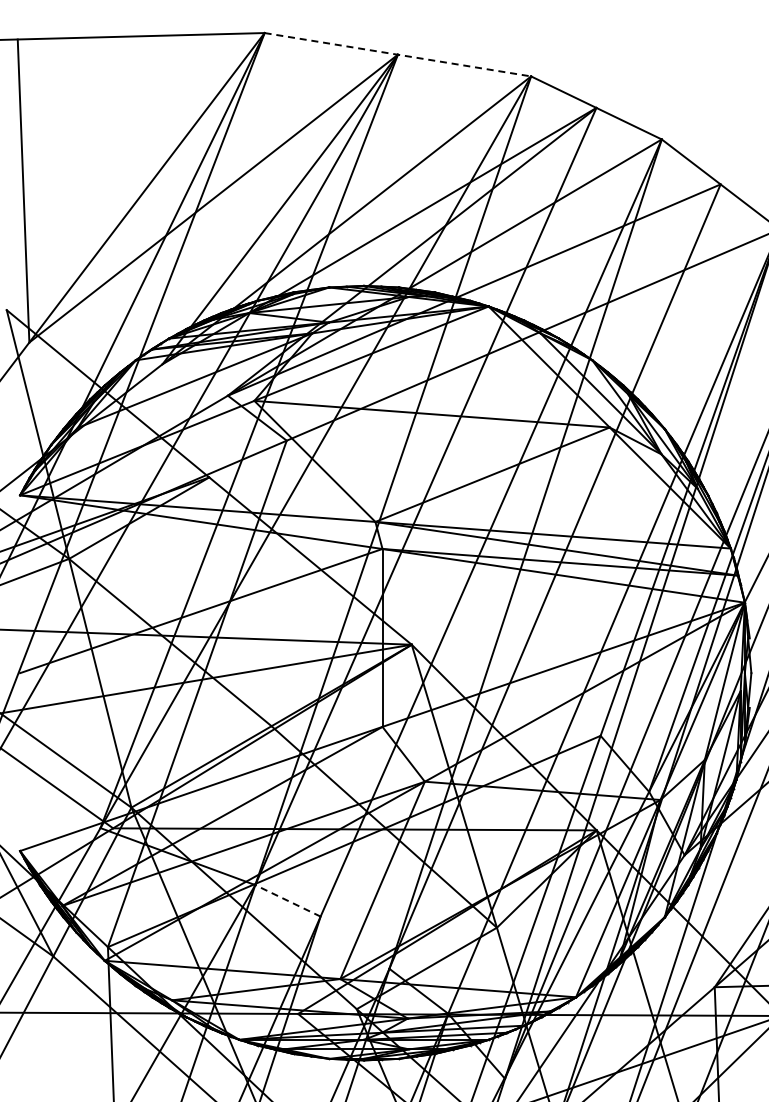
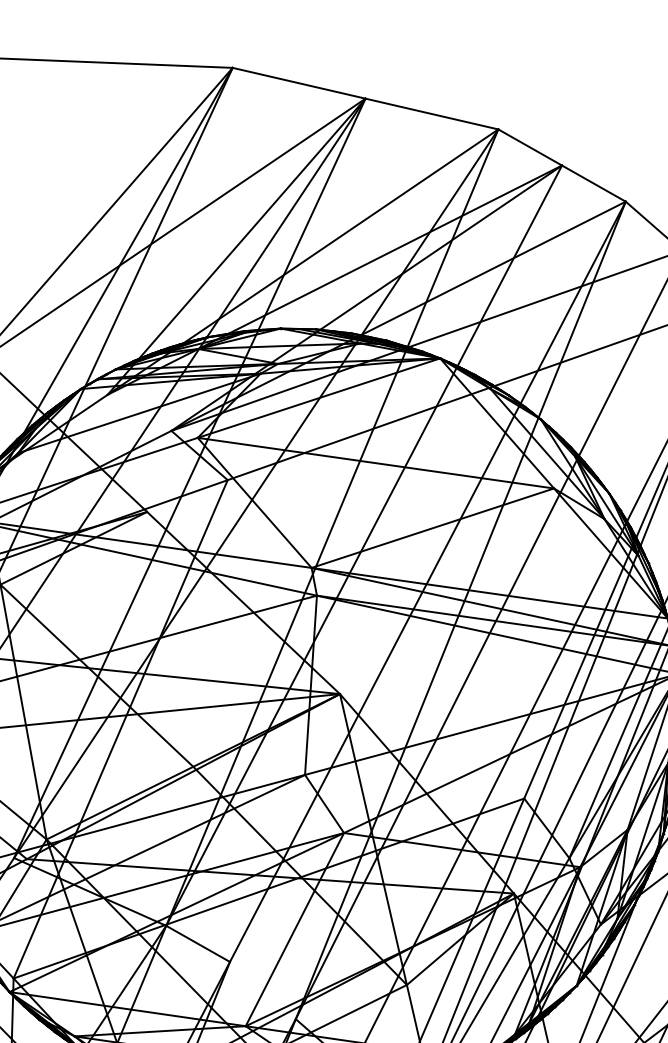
line: (397, 54) -> (365, 98), dashed -> solid
line: (287, 900) -> (197, 943), dashed -> solid

